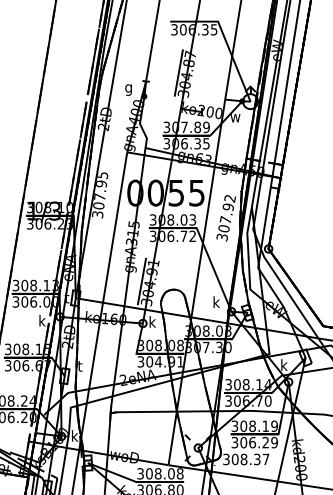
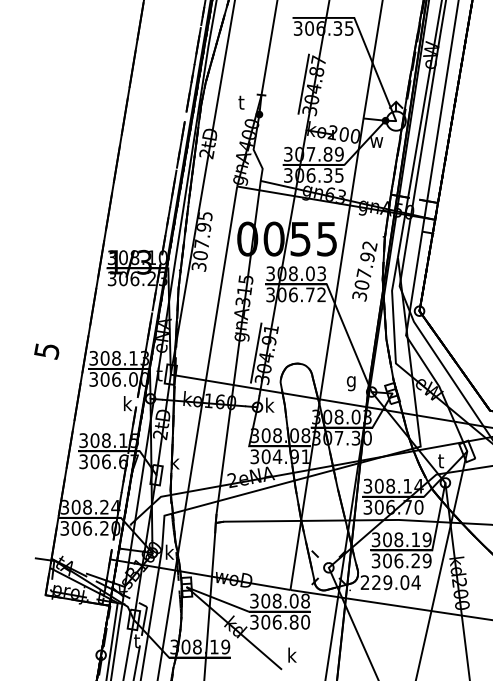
text: (129, 88) -> (239, 104), g -> t
text: (215, 303) -> (351, 381), k -> g
text: (284, 364) -> (439, 460), k -> t
text: (79, 366) -> (175, 462), t -> k
text: (246, 459) -> (390, 582), 308.37 -> 229.04

